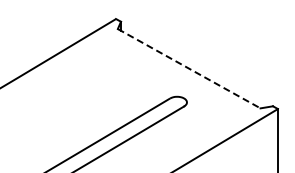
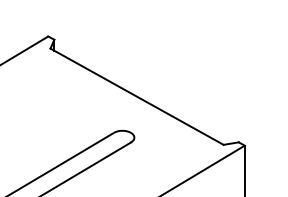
line: (189, 68) -> (137, 96), dashed -> solid

